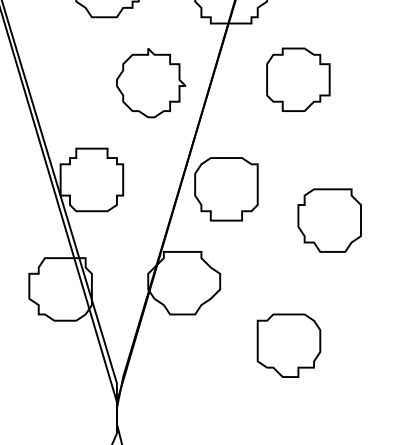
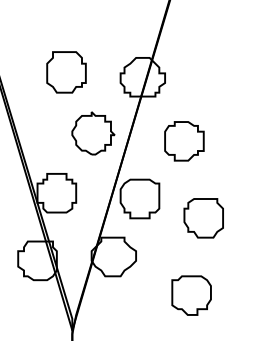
part: (298, 80) -> (184, 141), moved
part: (288, 345) -> (191, 295), moved

